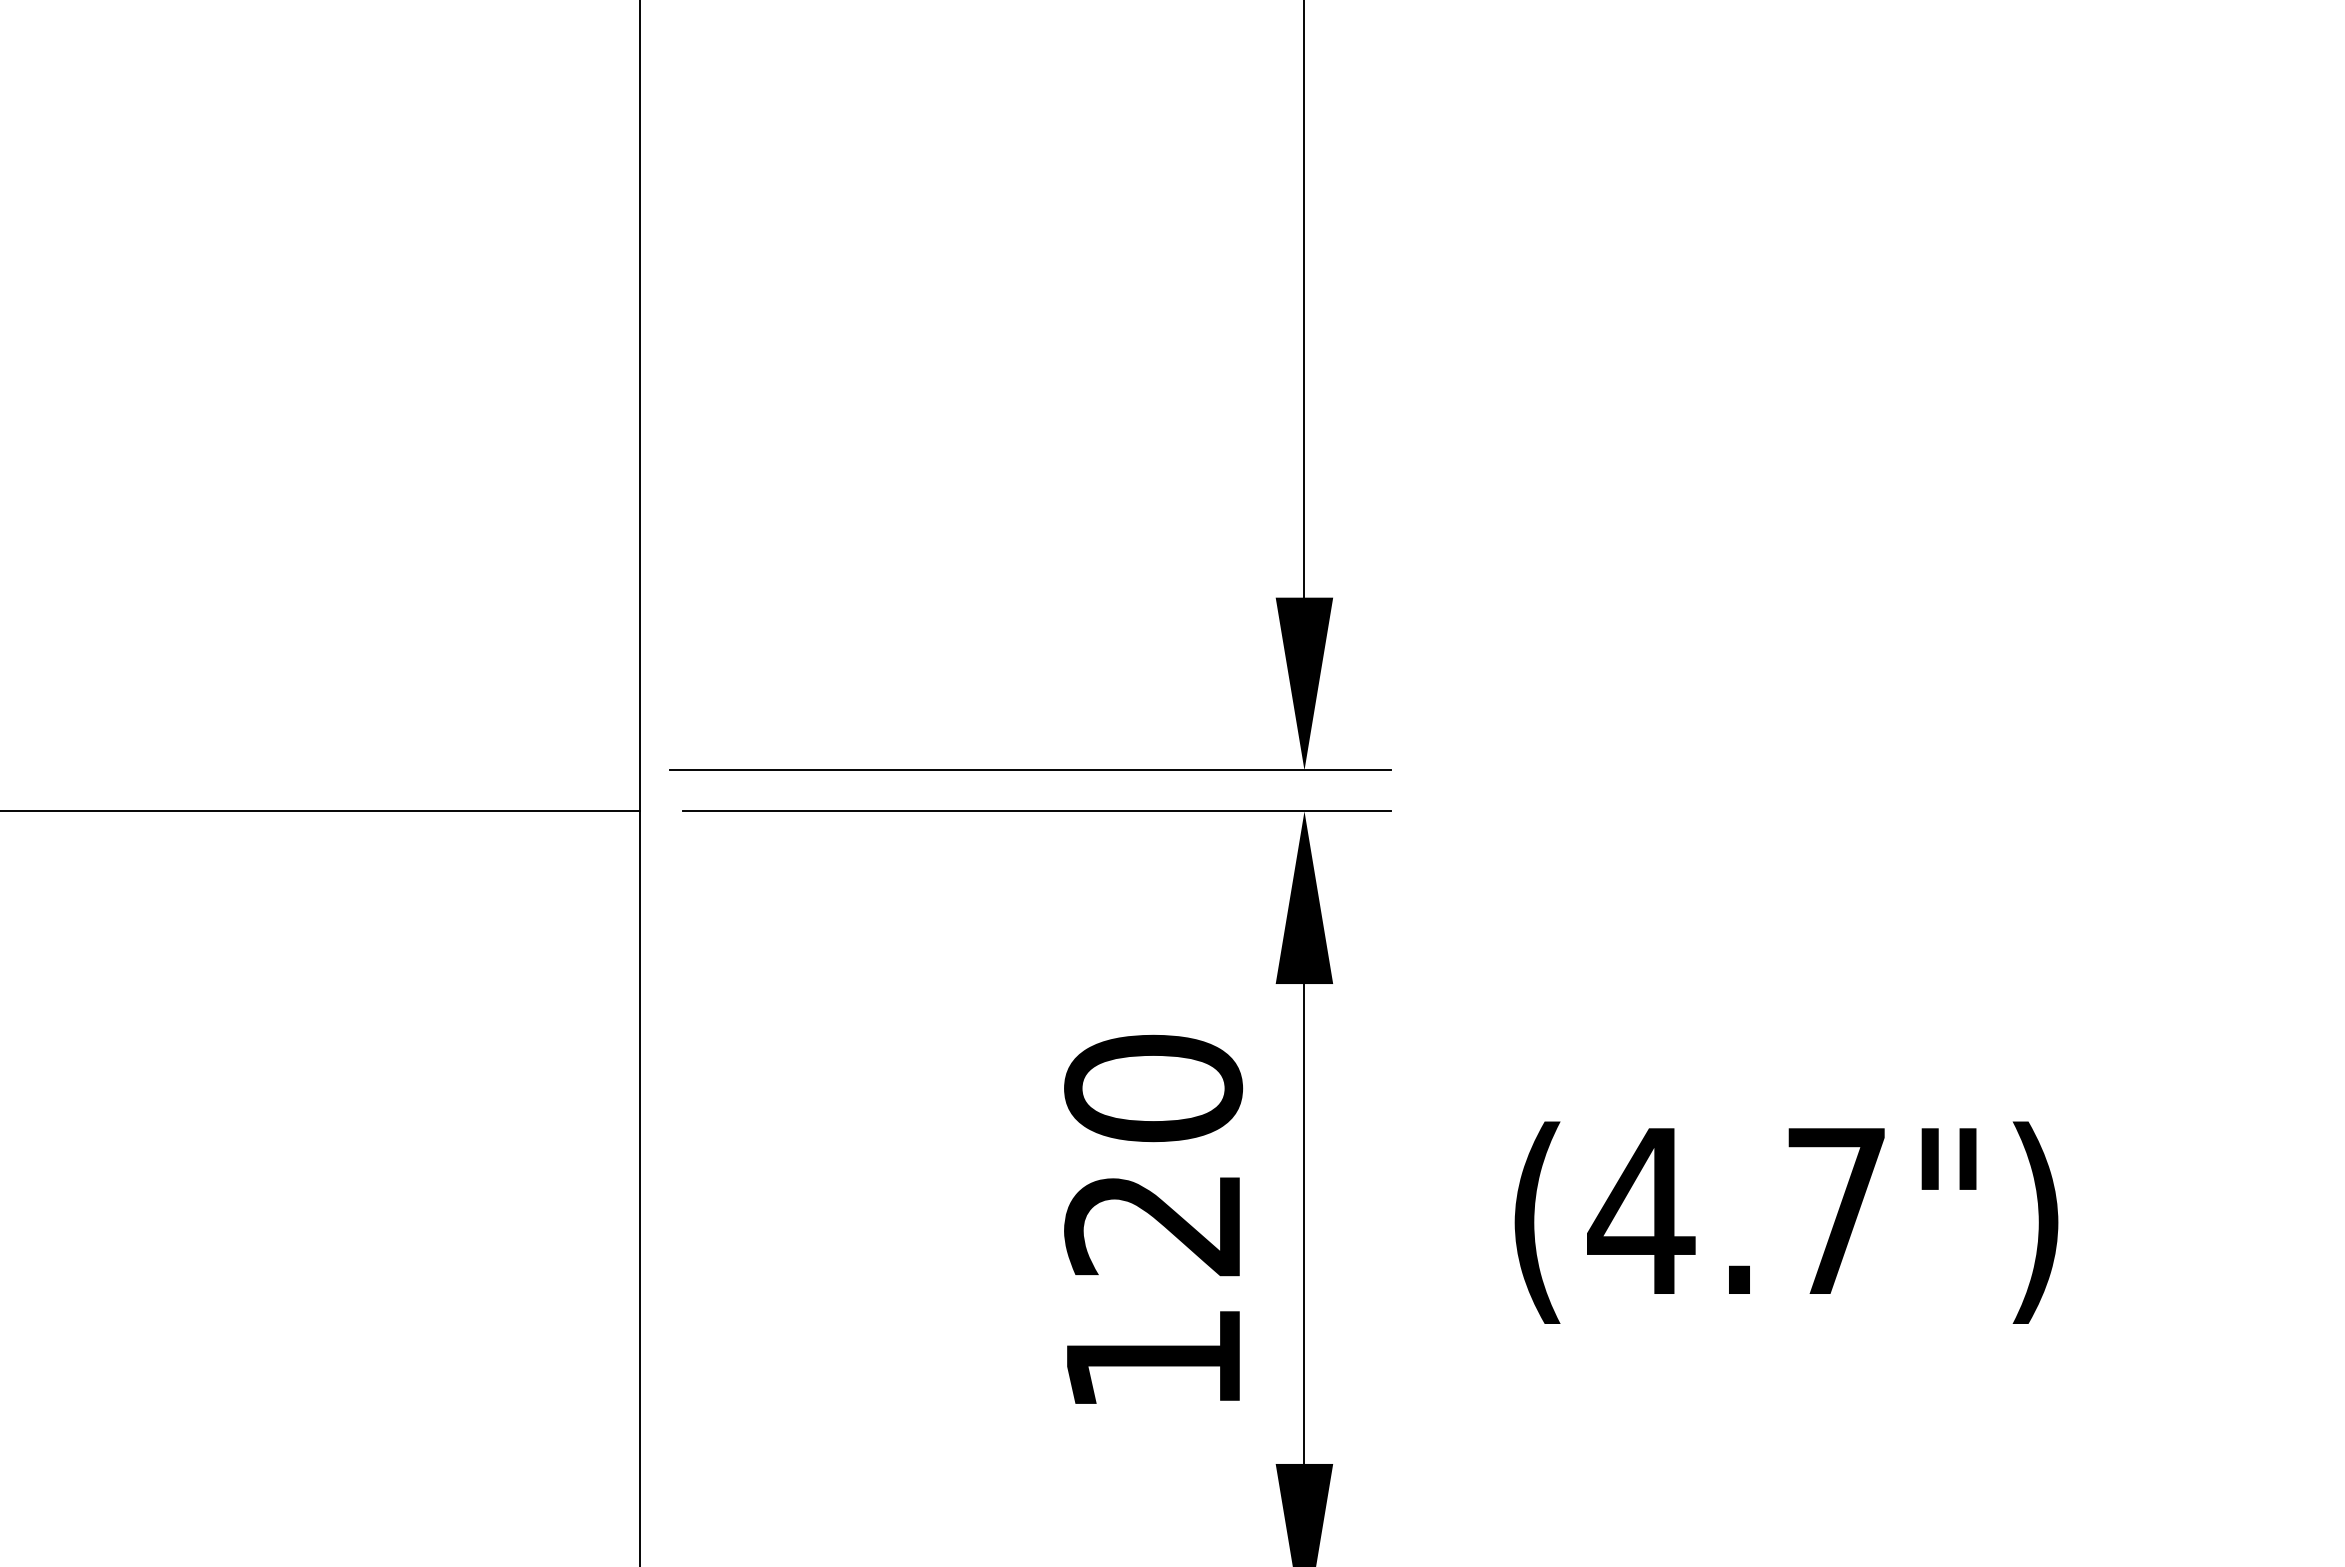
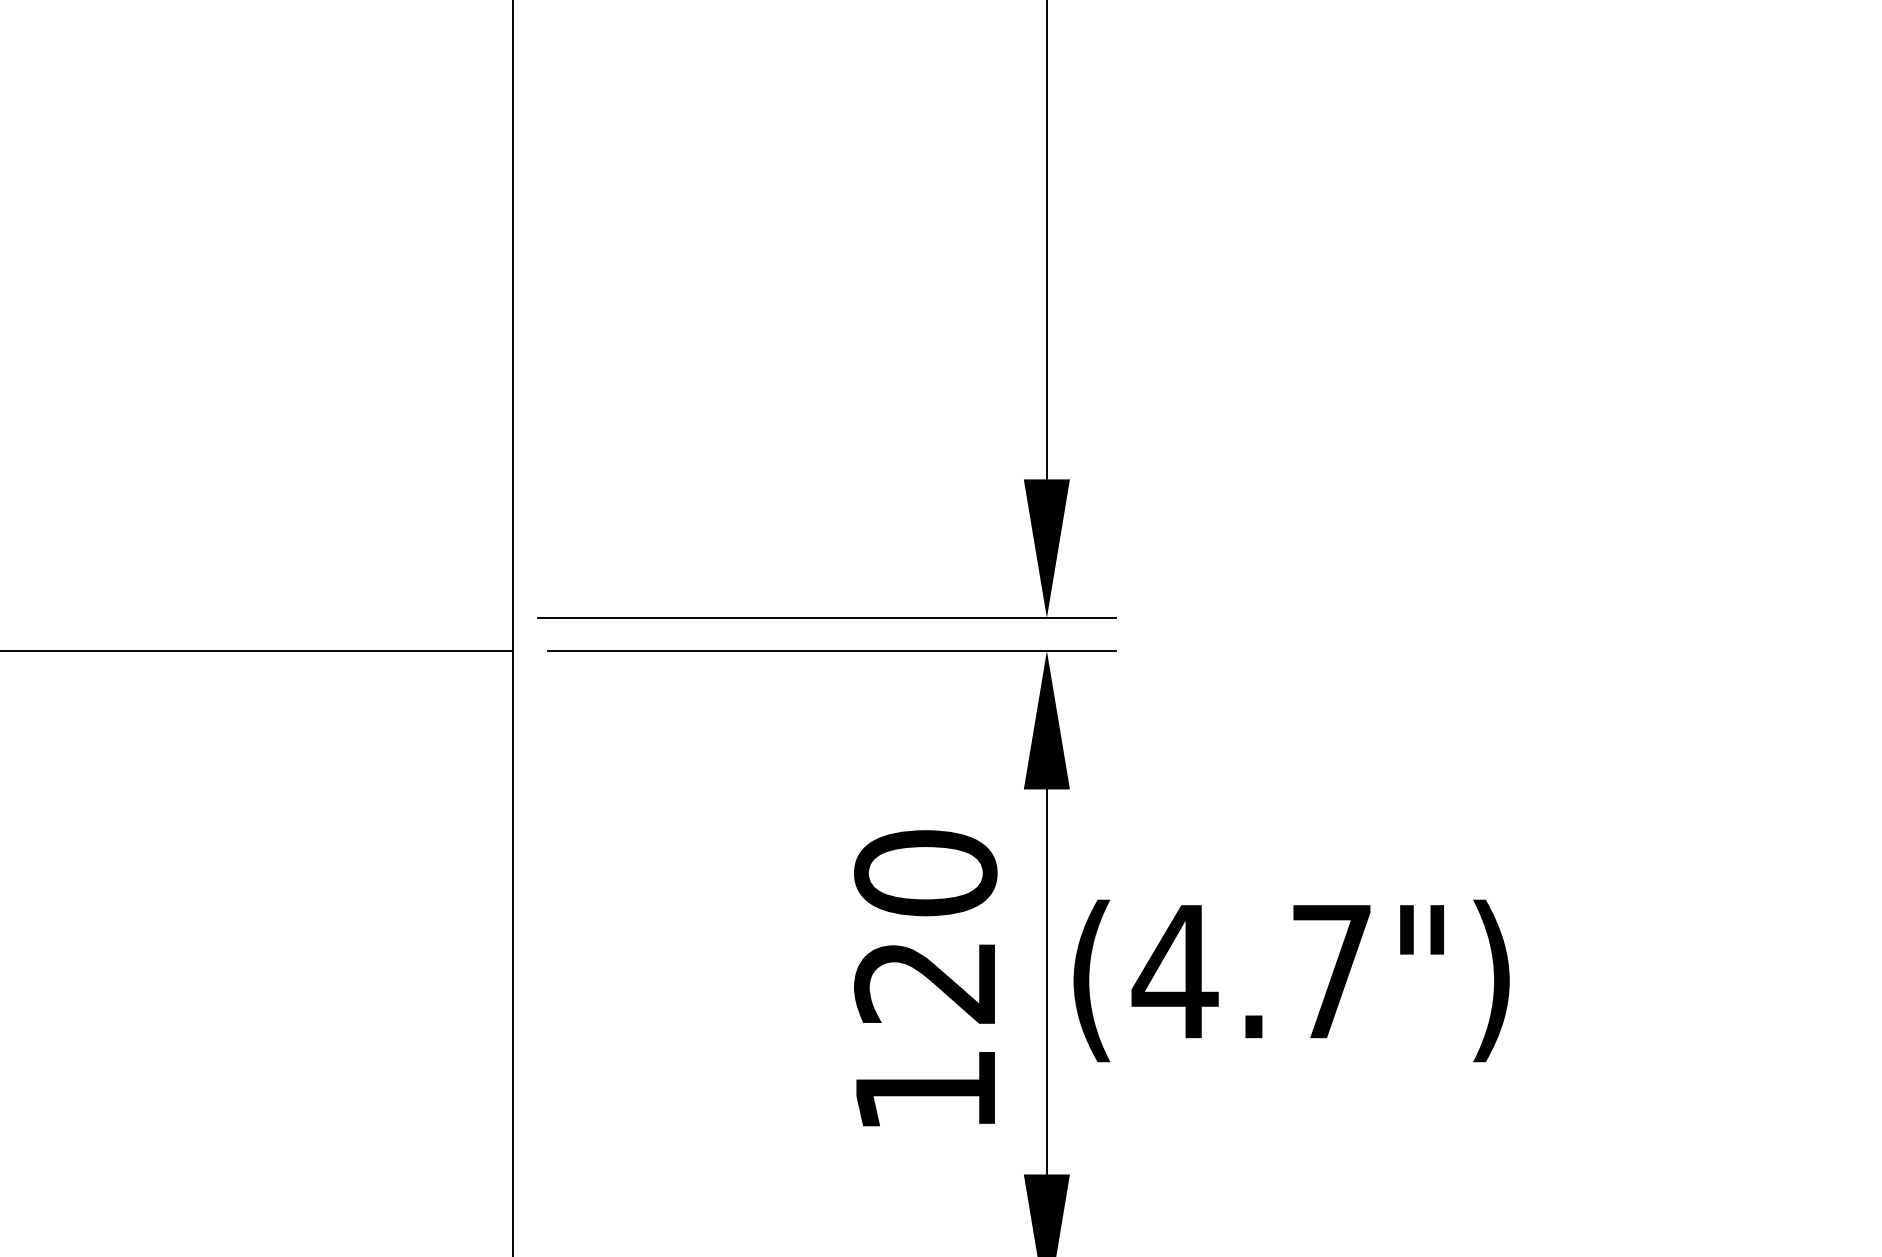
text: (1786, 1222) -> (1291, 980), moved

